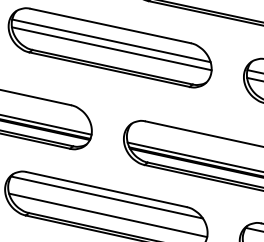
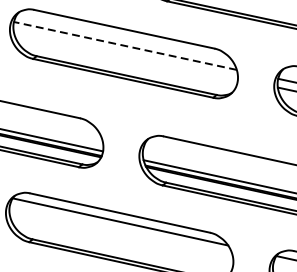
line: (110, 40) -> (124, 45), solid -> dashed
line: (111, 48) -> (125, 54), removed
line: (108, 215) -> (122, 242), removed

